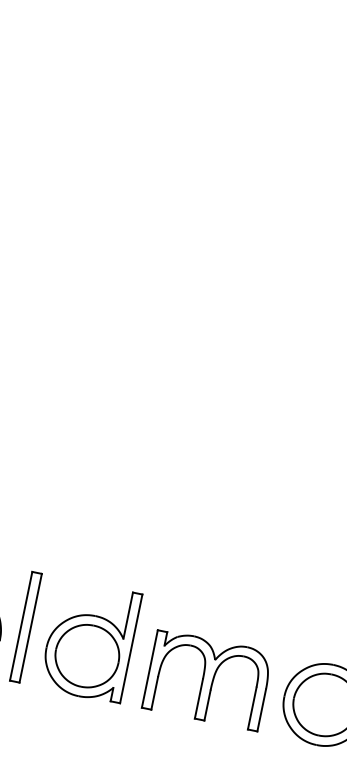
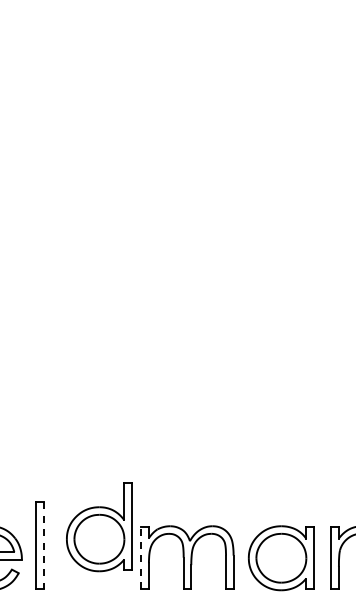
line: (30, 629) -> (43, 546), solid -> dashed
part: (90, 641) -> (99, 527), moved
line: (149, 669) -> (141, 558), solid -> dashed

